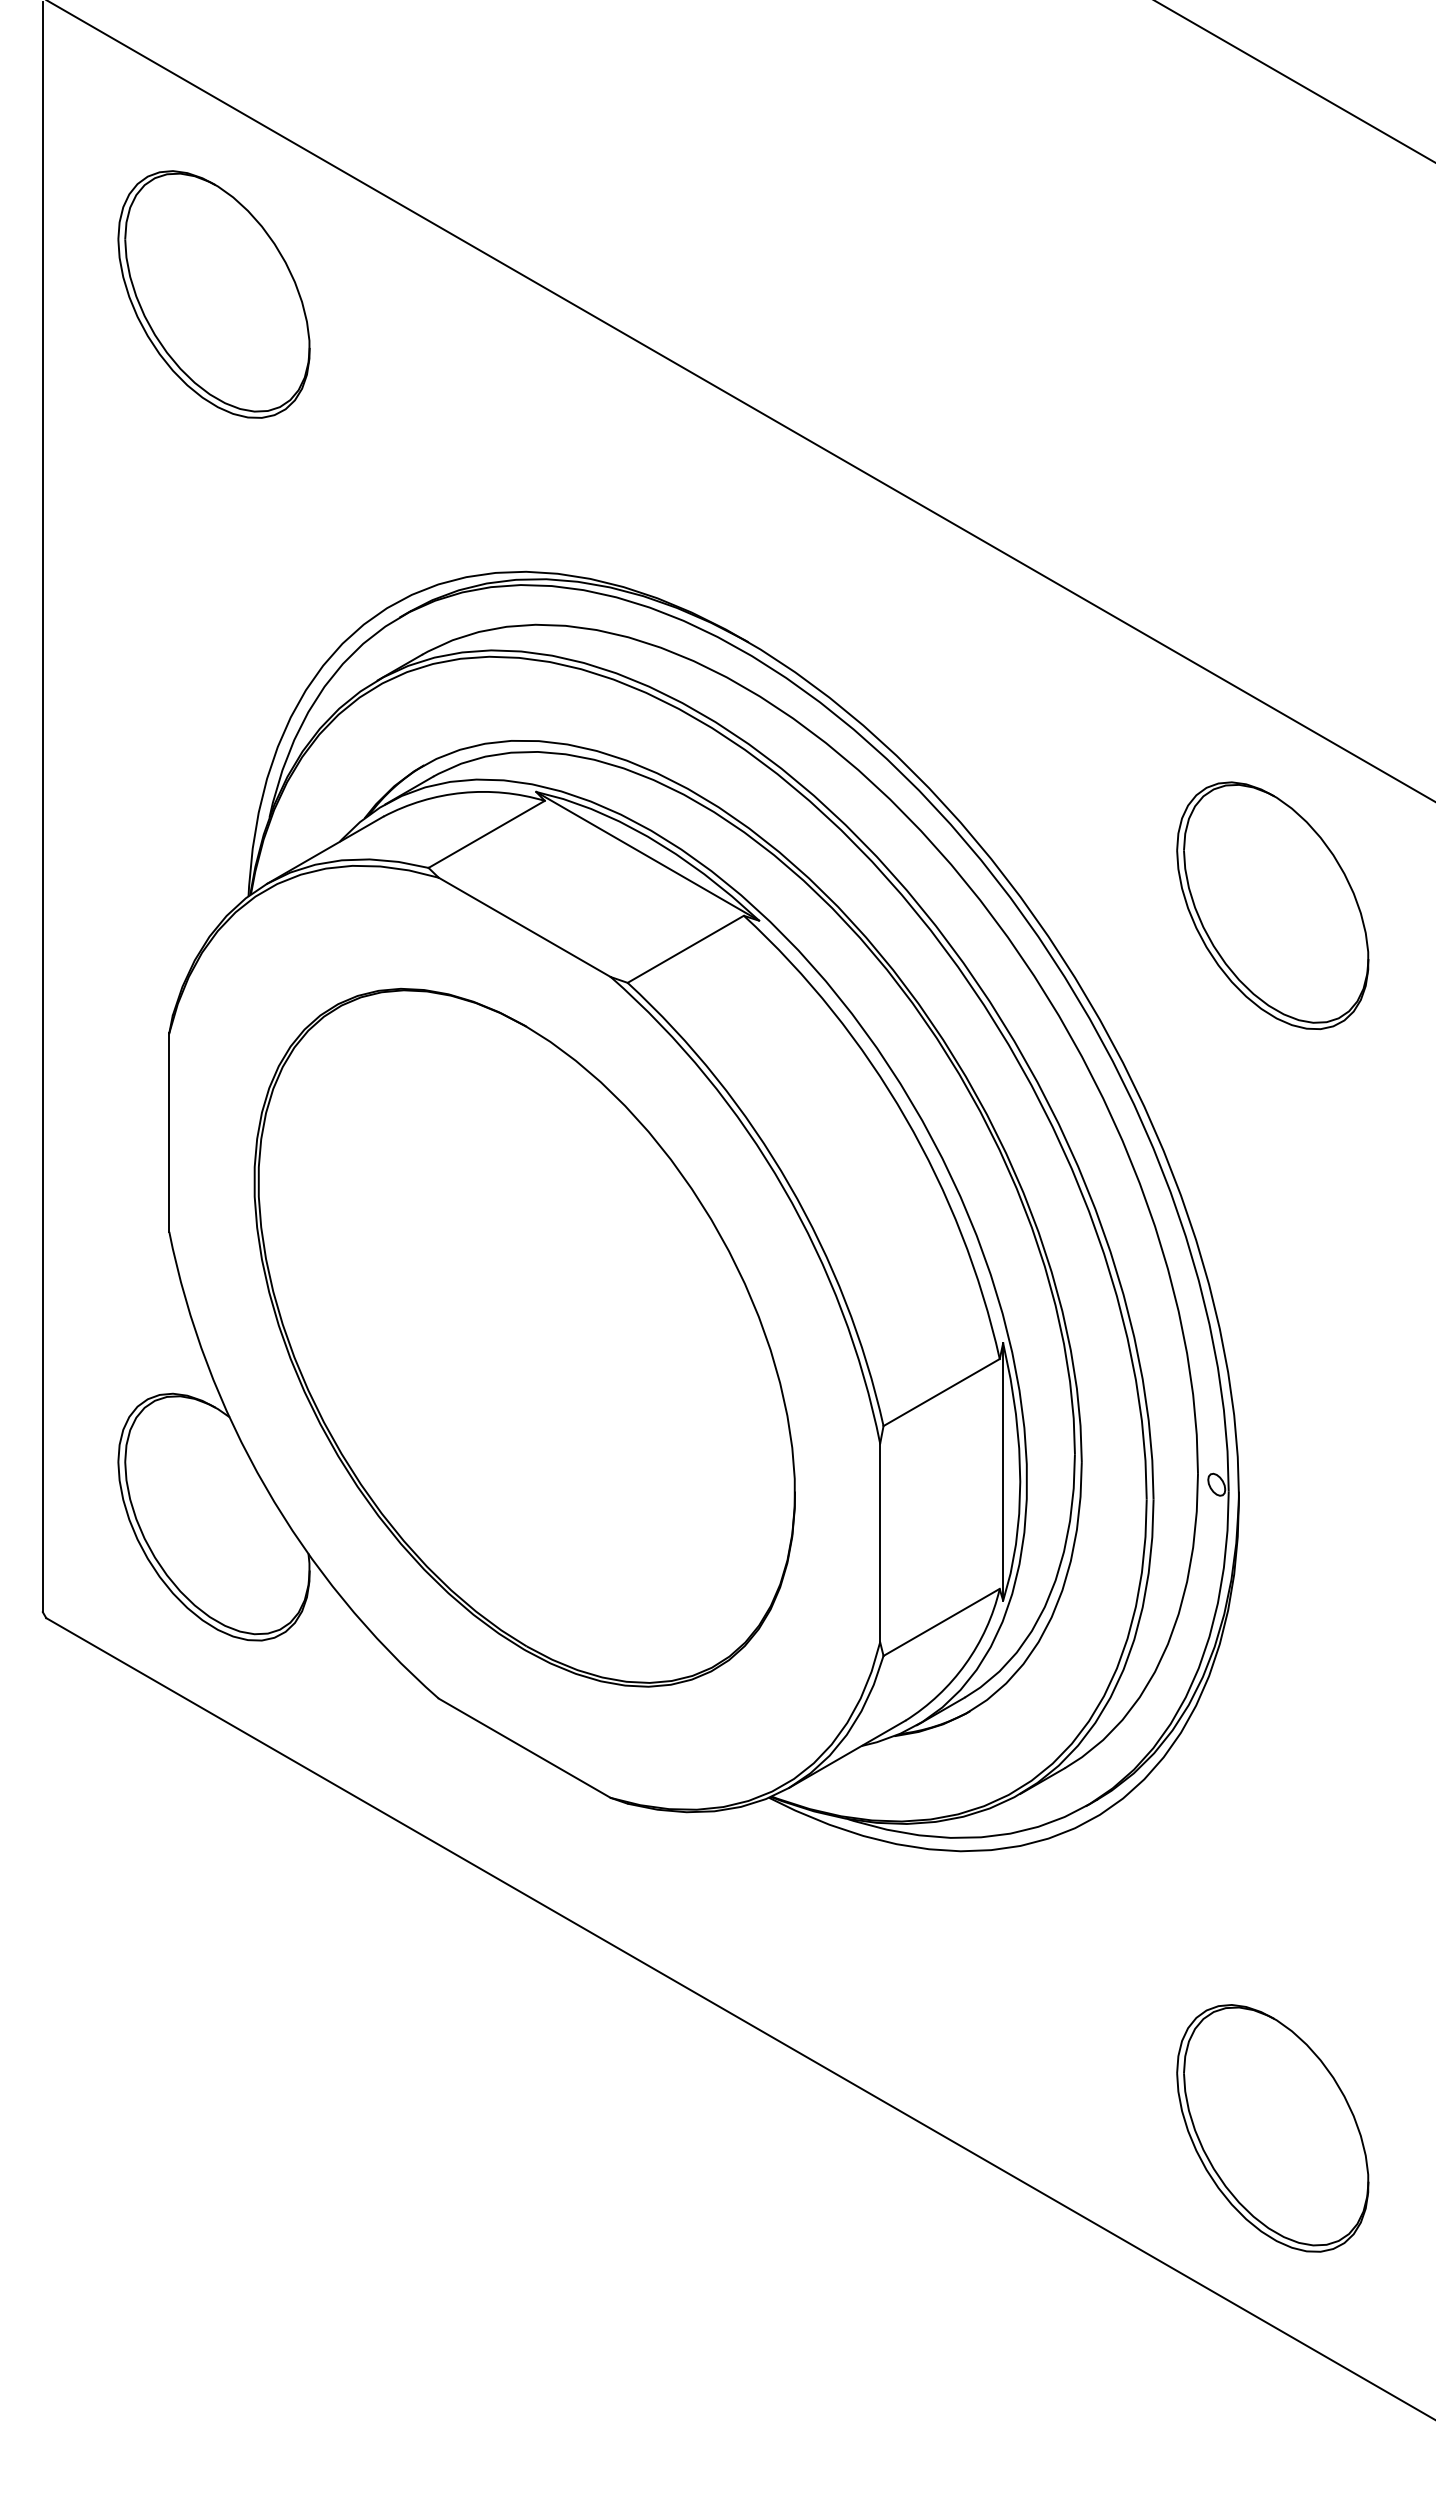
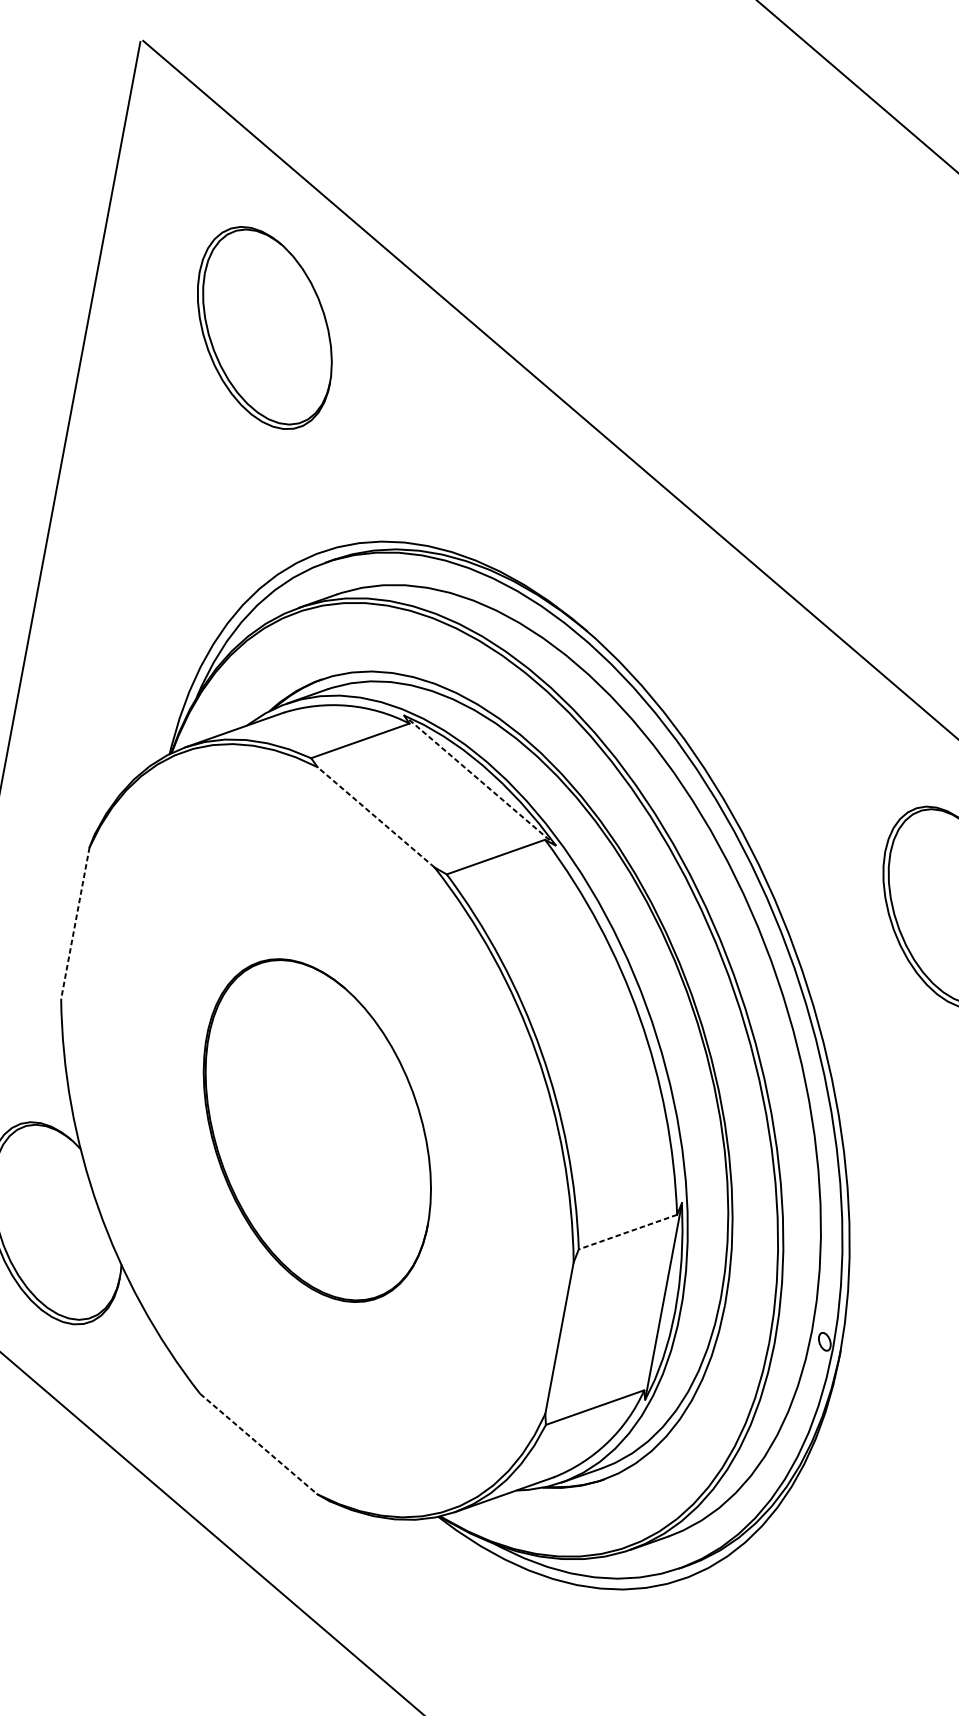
part: (213, 294) -> (264, 327), moved
line: (647, 856) -> (479, 780), solid -> dashed
line: (524, 927) -> (375, 817), solid -> dashed
line: (169, 1133) -> (75, 923), solid -> dashed
part: (524, 1337) -> (317, 1130), size x0.6
line: (941, 1392) -> (627, 1232), solid -> dashed
line: (525, 1748) -> (259, 1444), solid -> dashed

